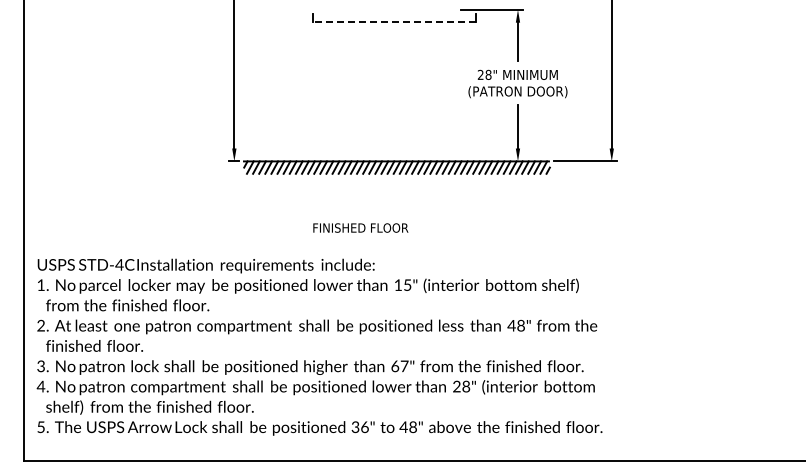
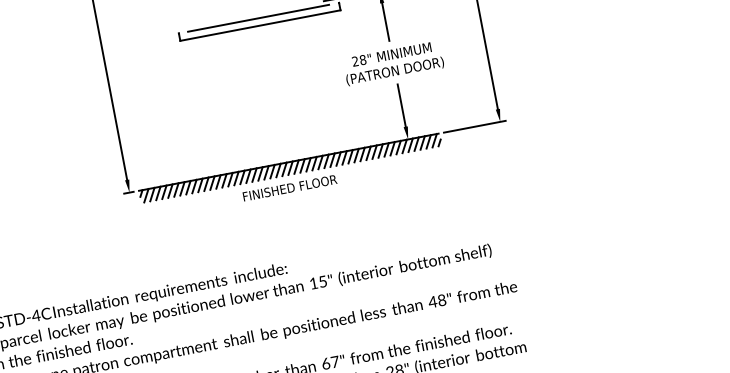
line: (393, 14) -> (258, 18), added
line: (394, 21) -> (260, 25), dashed -> solid
text: (360, 227) -> (289, 187), moved

